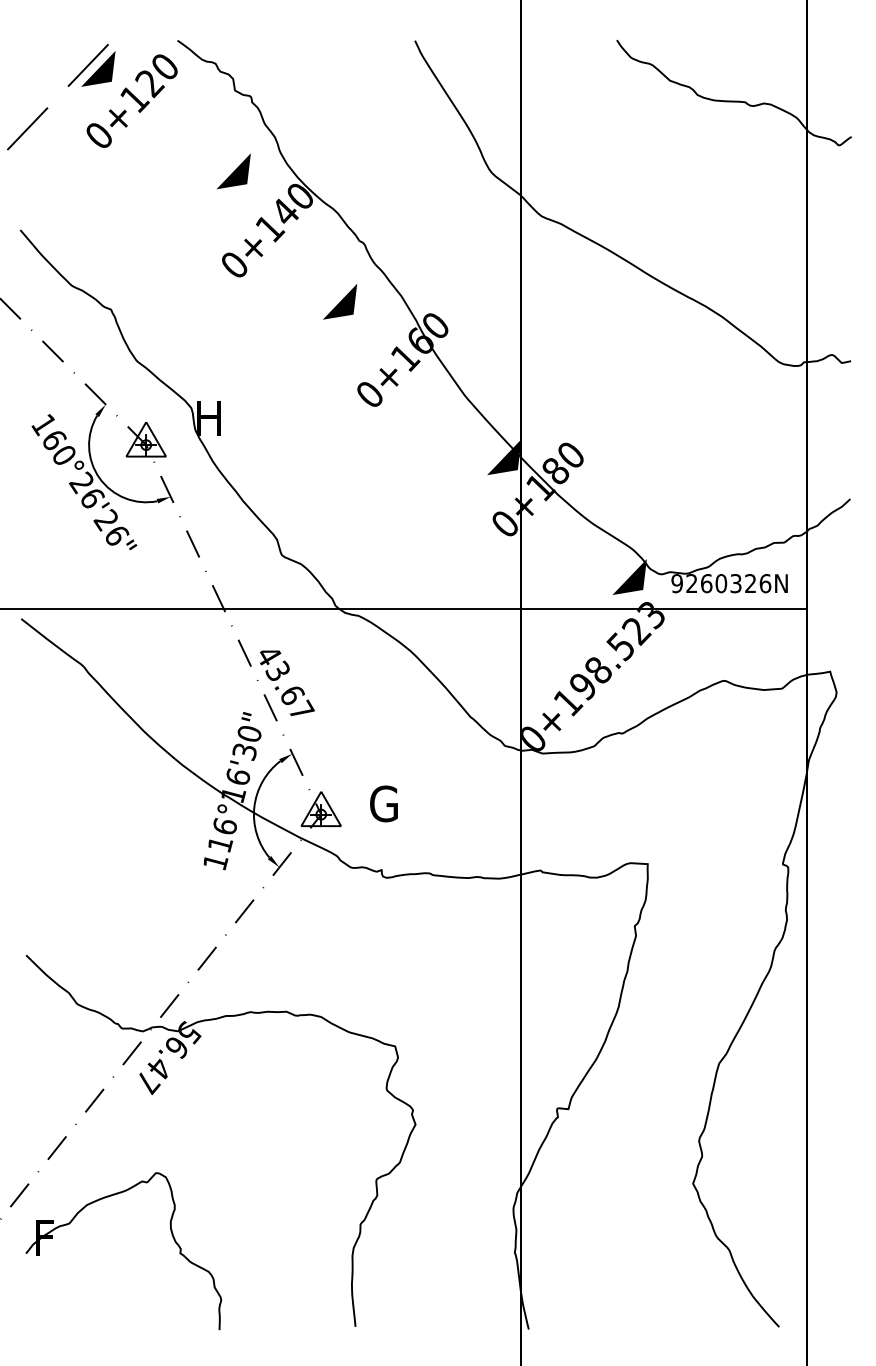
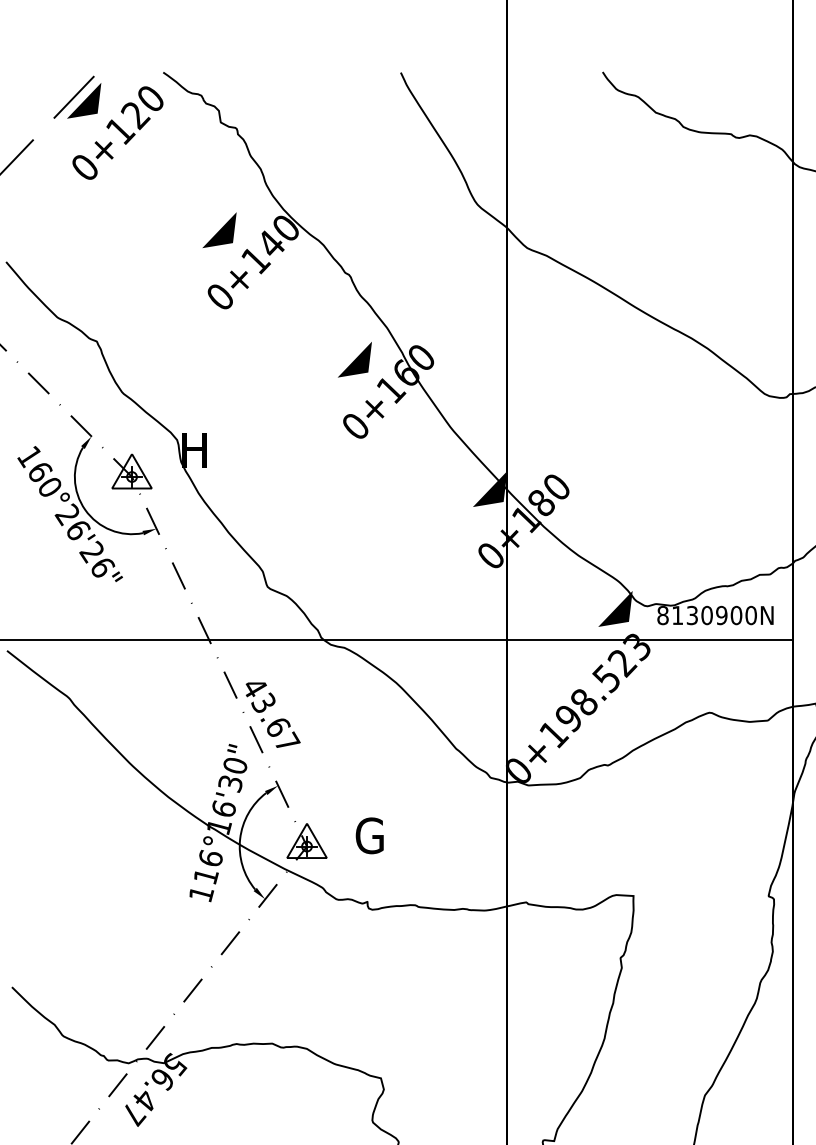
part: (233, 171) -> (219, 230), moved
part: (340, 301) -> (355, 359), moved
text: (721, 583) -> (707, 615), 9260326N -> 8130900N

